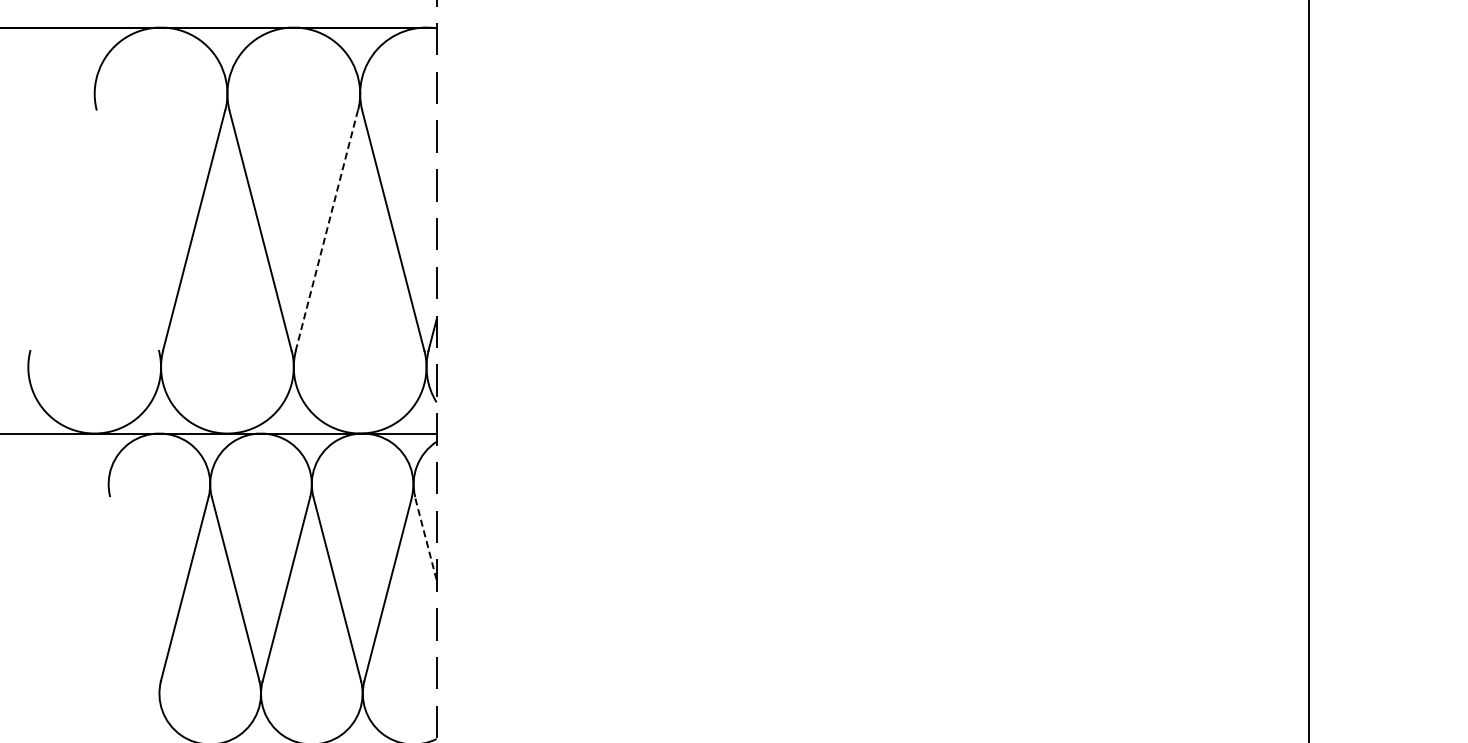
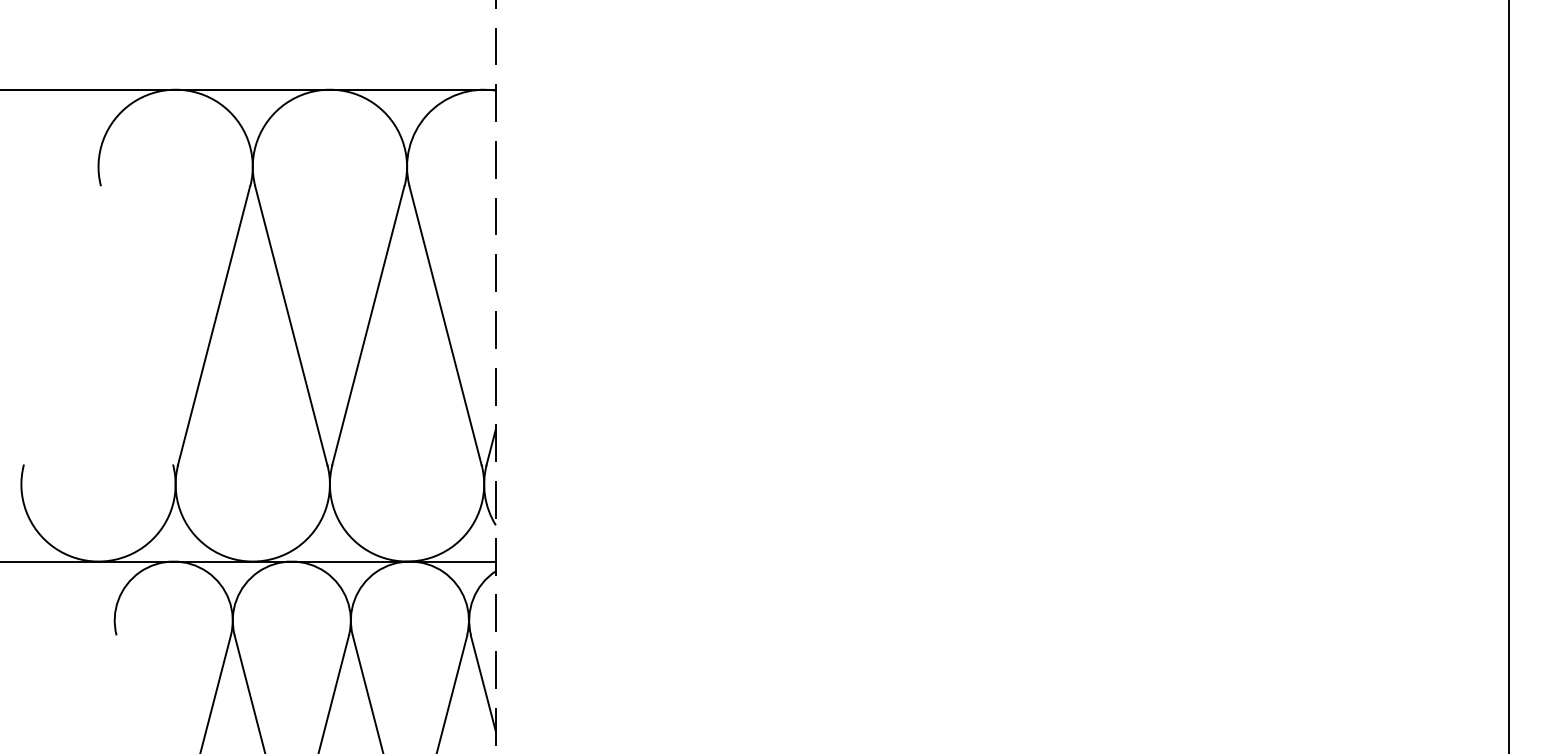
line: (326, 230) -> (367, 325), dashed -> solid
line: (425, 538) -> (482, 683), dashed -> solid

